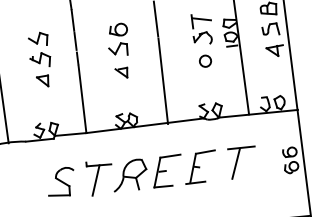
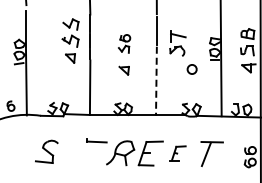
part: (201, 29) -> (177, 43), moved
part: (118, 39) -> (124, 43), size x0.7
part: (40, 59) -> (70, 40), moved
line: (163, 81) -> (156, 81), solid -> dashed
part: (200, 167) -> (177, 153), size x0.6
line: (95, 180) -> (92, 153), removed
part: (60, 182) -> (46, 151), moved

